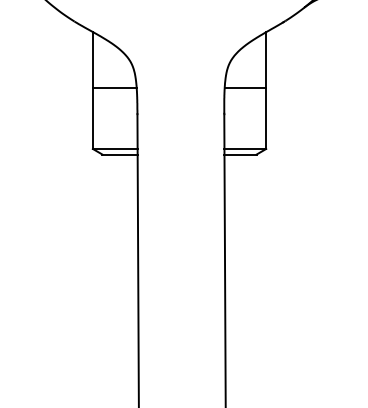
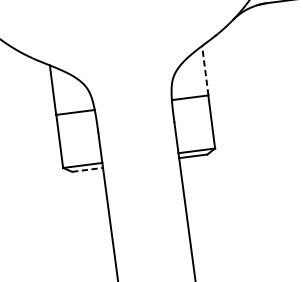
line: (266, 59) -> (205, 70), solid -> dashed
line: (120, 154) -> (87, 169), solid -> dashed

